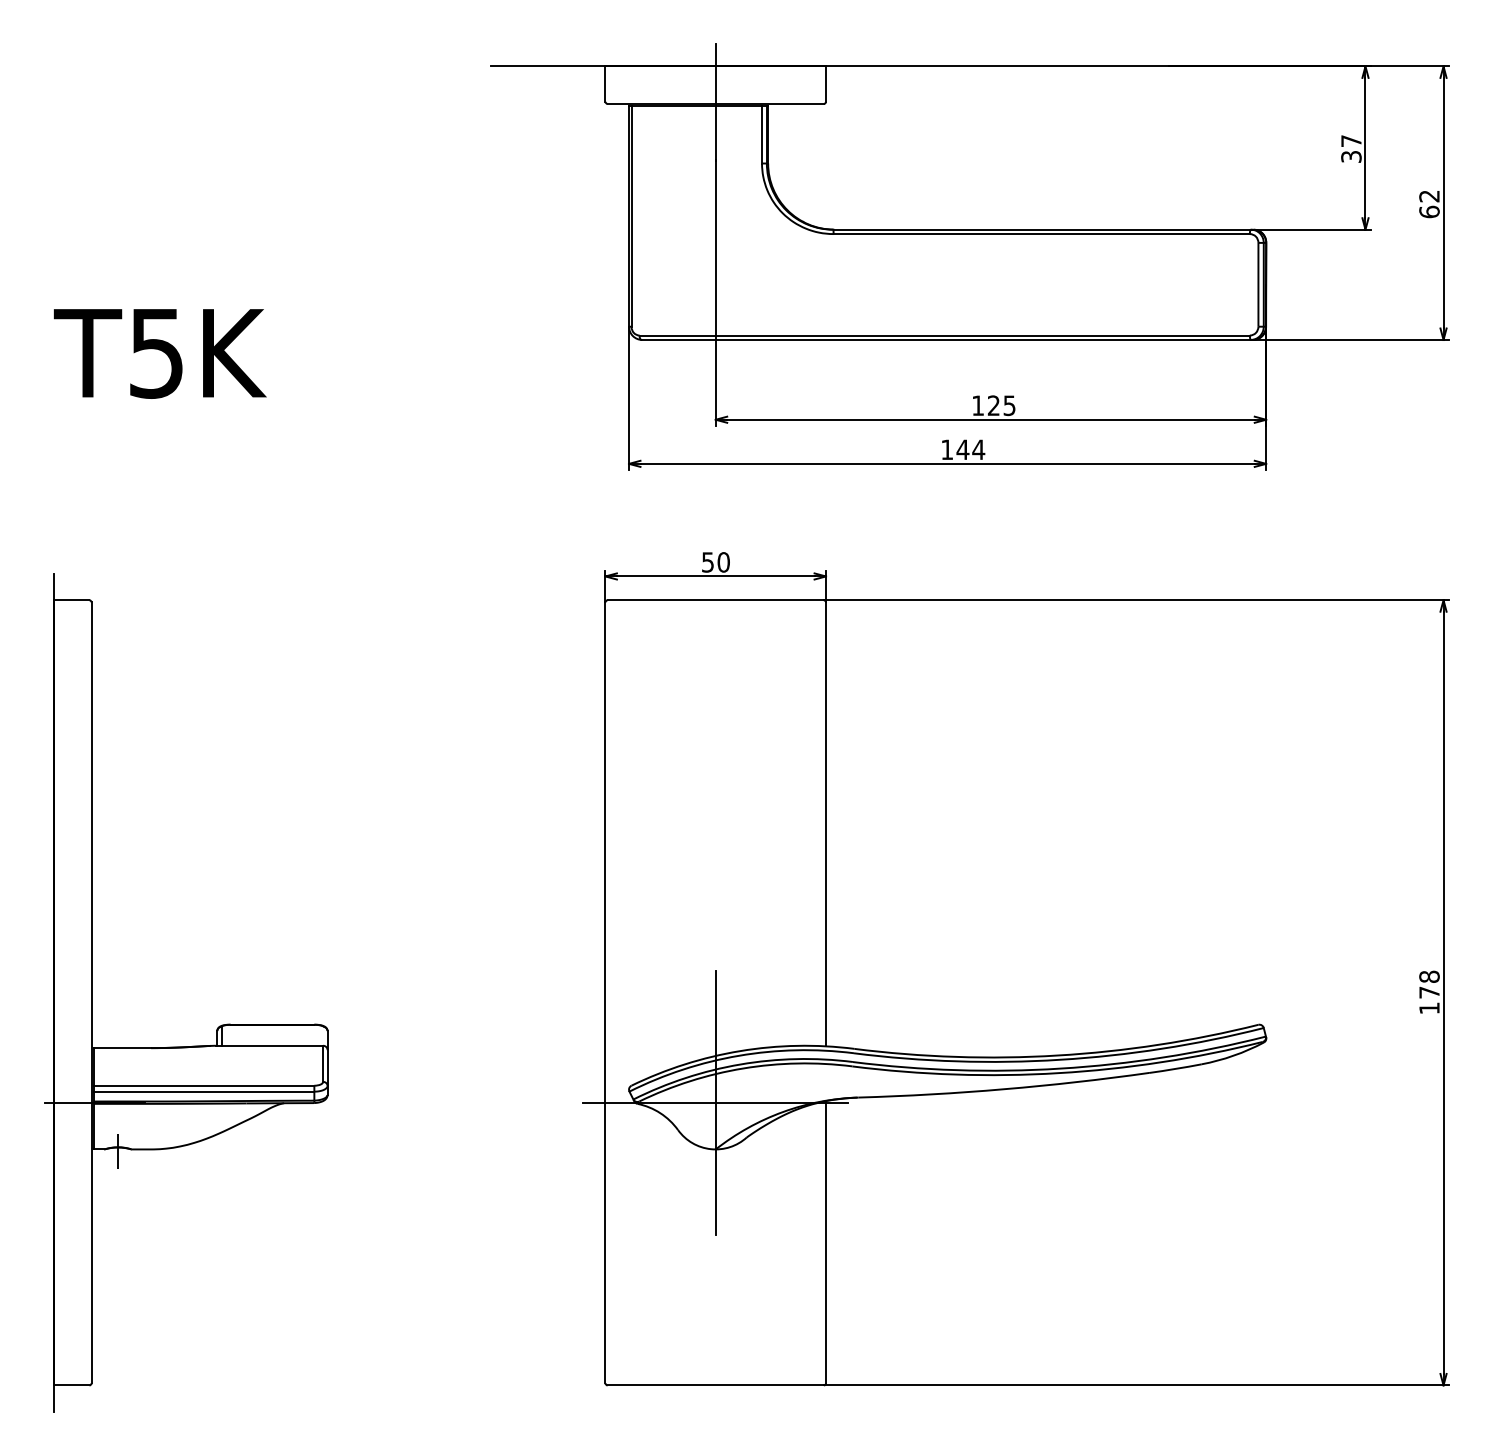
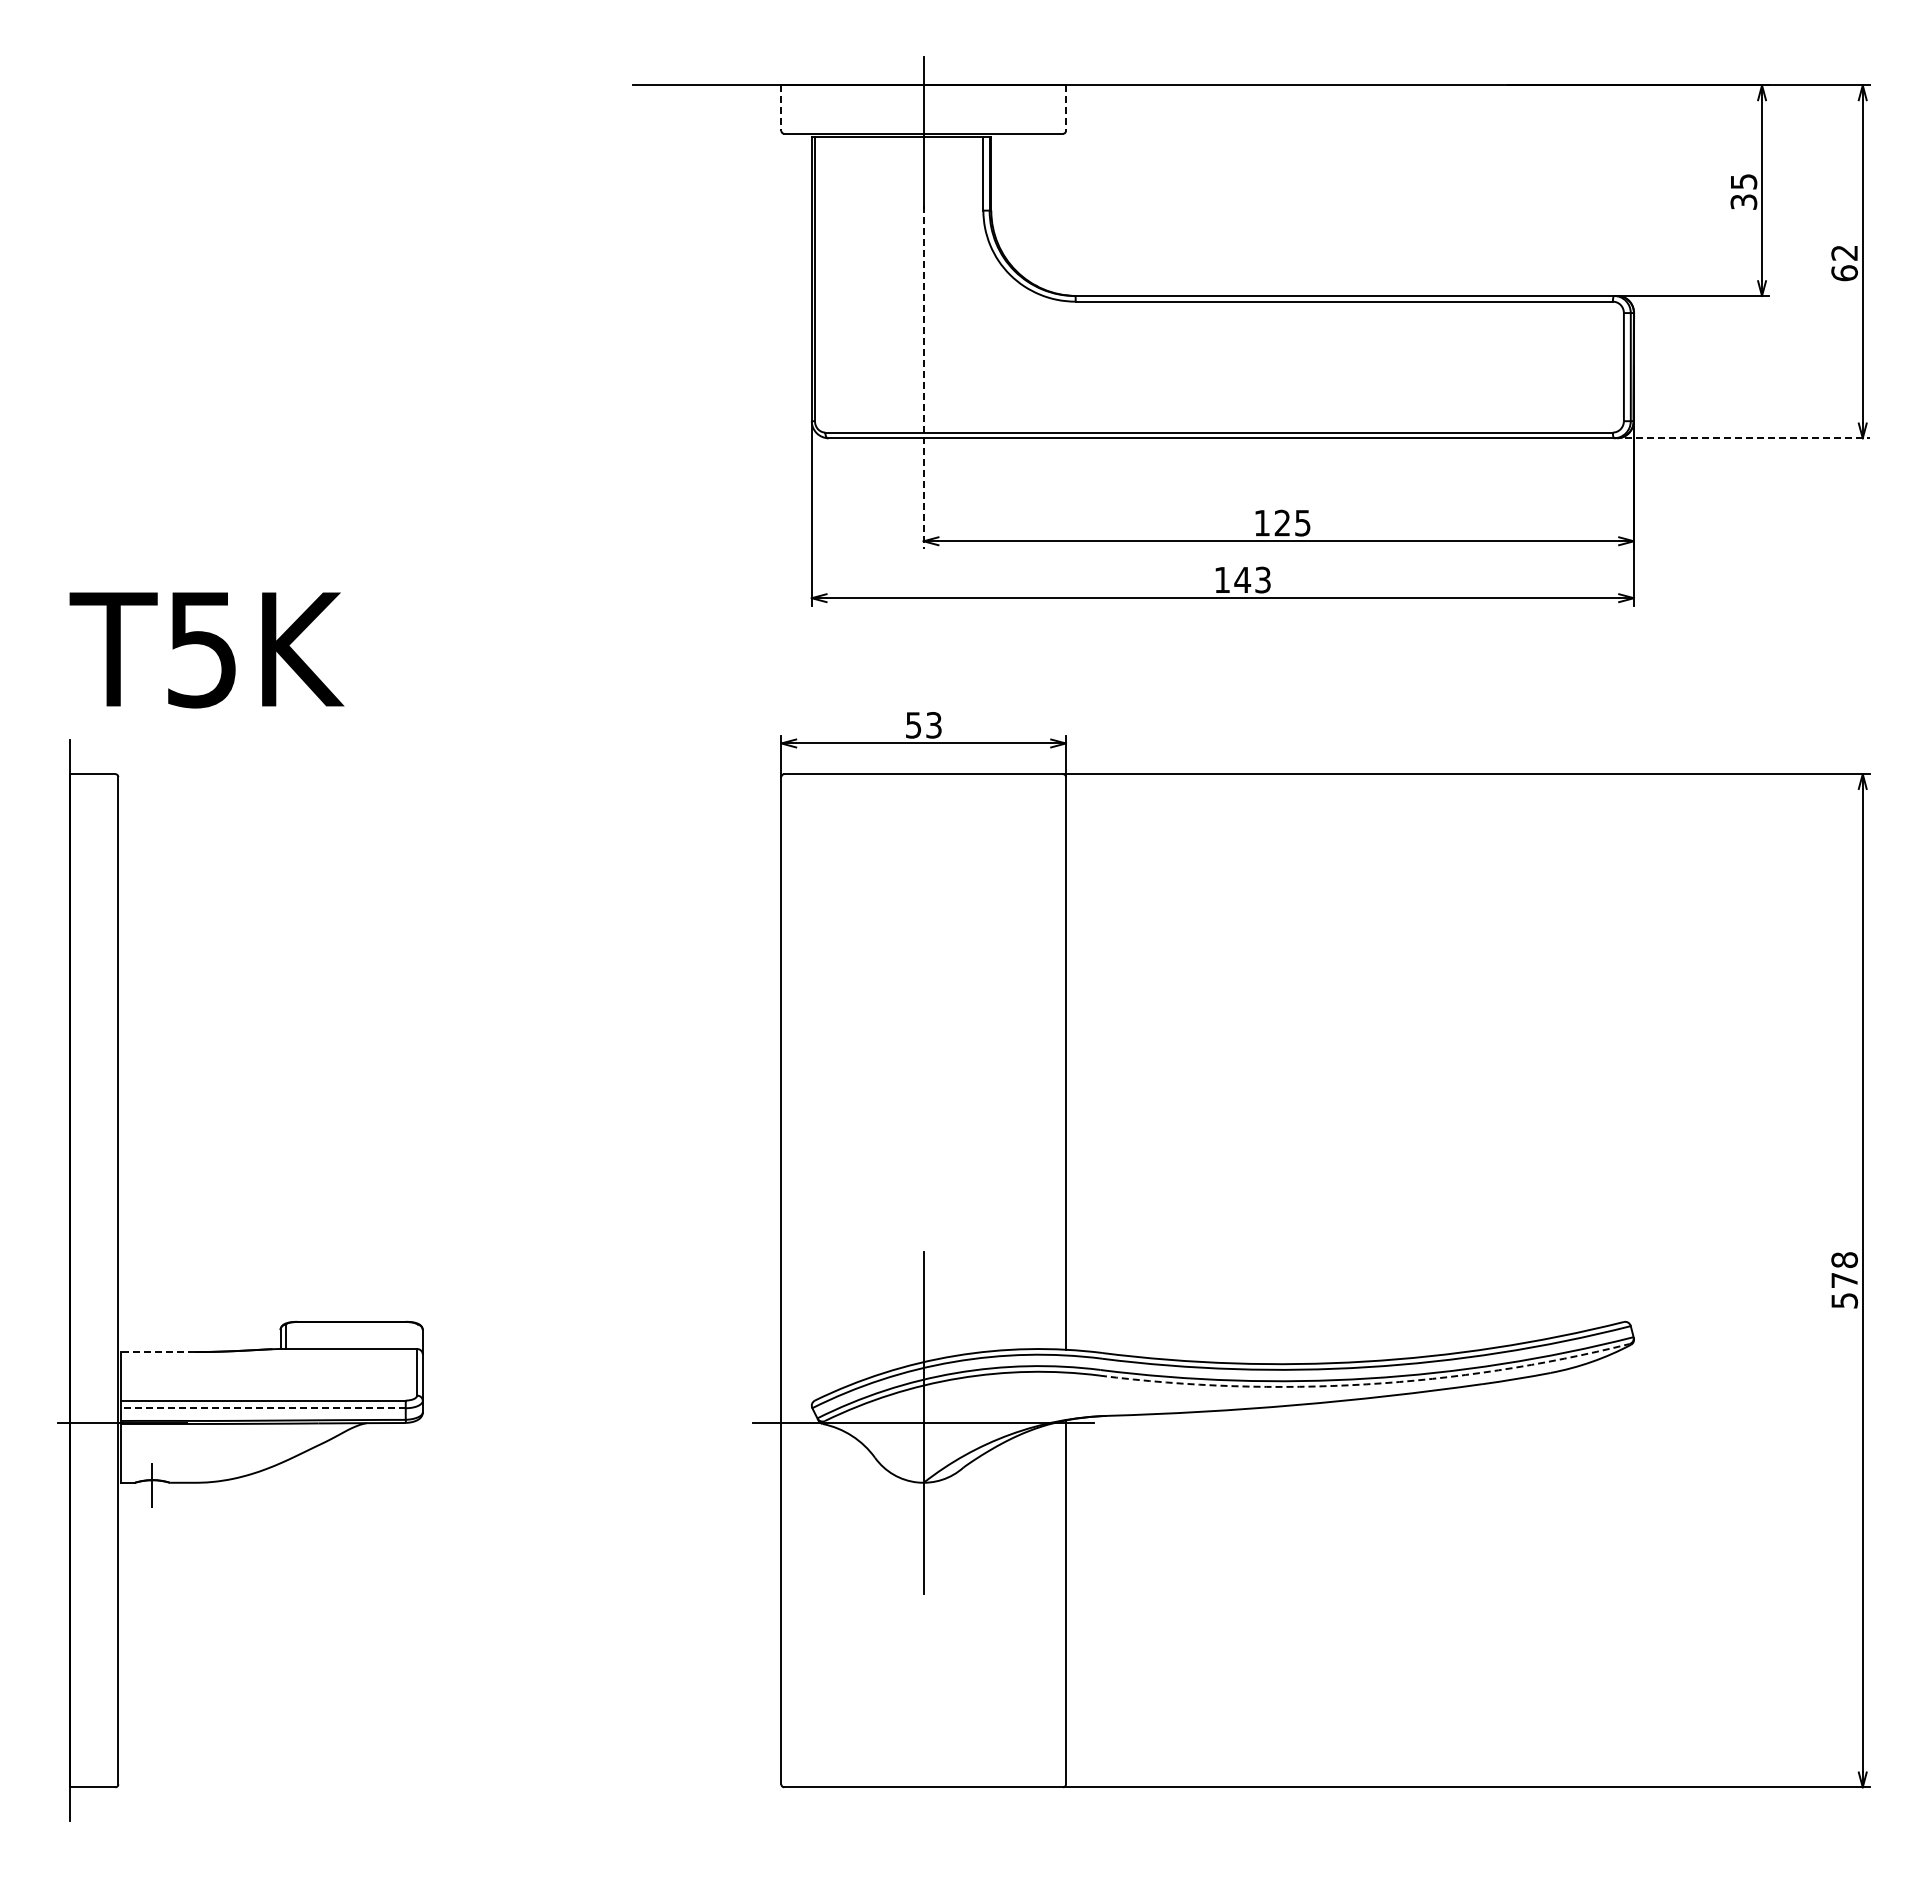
line: (605, 84) -> (781, 108), solid -> dashed
line: (825, 84) -> (1065, 108), solid -> dashed
text: (1351, 140) -> (1744, 181), 37 -> 35
line: (715, 293) -> (923, 378), solid -> dashed
line: (1350, 340) -> (1742, 438), solid -> dashed
text: (159, 354) -> (206, 650), moved
text: (978, 449) -> (1262, 579), 144 -> 143
text: (724, 562) -> (934, 725), 50 -> 53
text: (1429, 1008) -> (1844, 1300), 178 -> 578
line: (122, 1048) -> (158, 1352), solid -> dashed
arc: (1058, 1073) -> (1366, 1384), solid -> dashed
line: (203, 1091) -> (262, 1408), solid -> dashed

